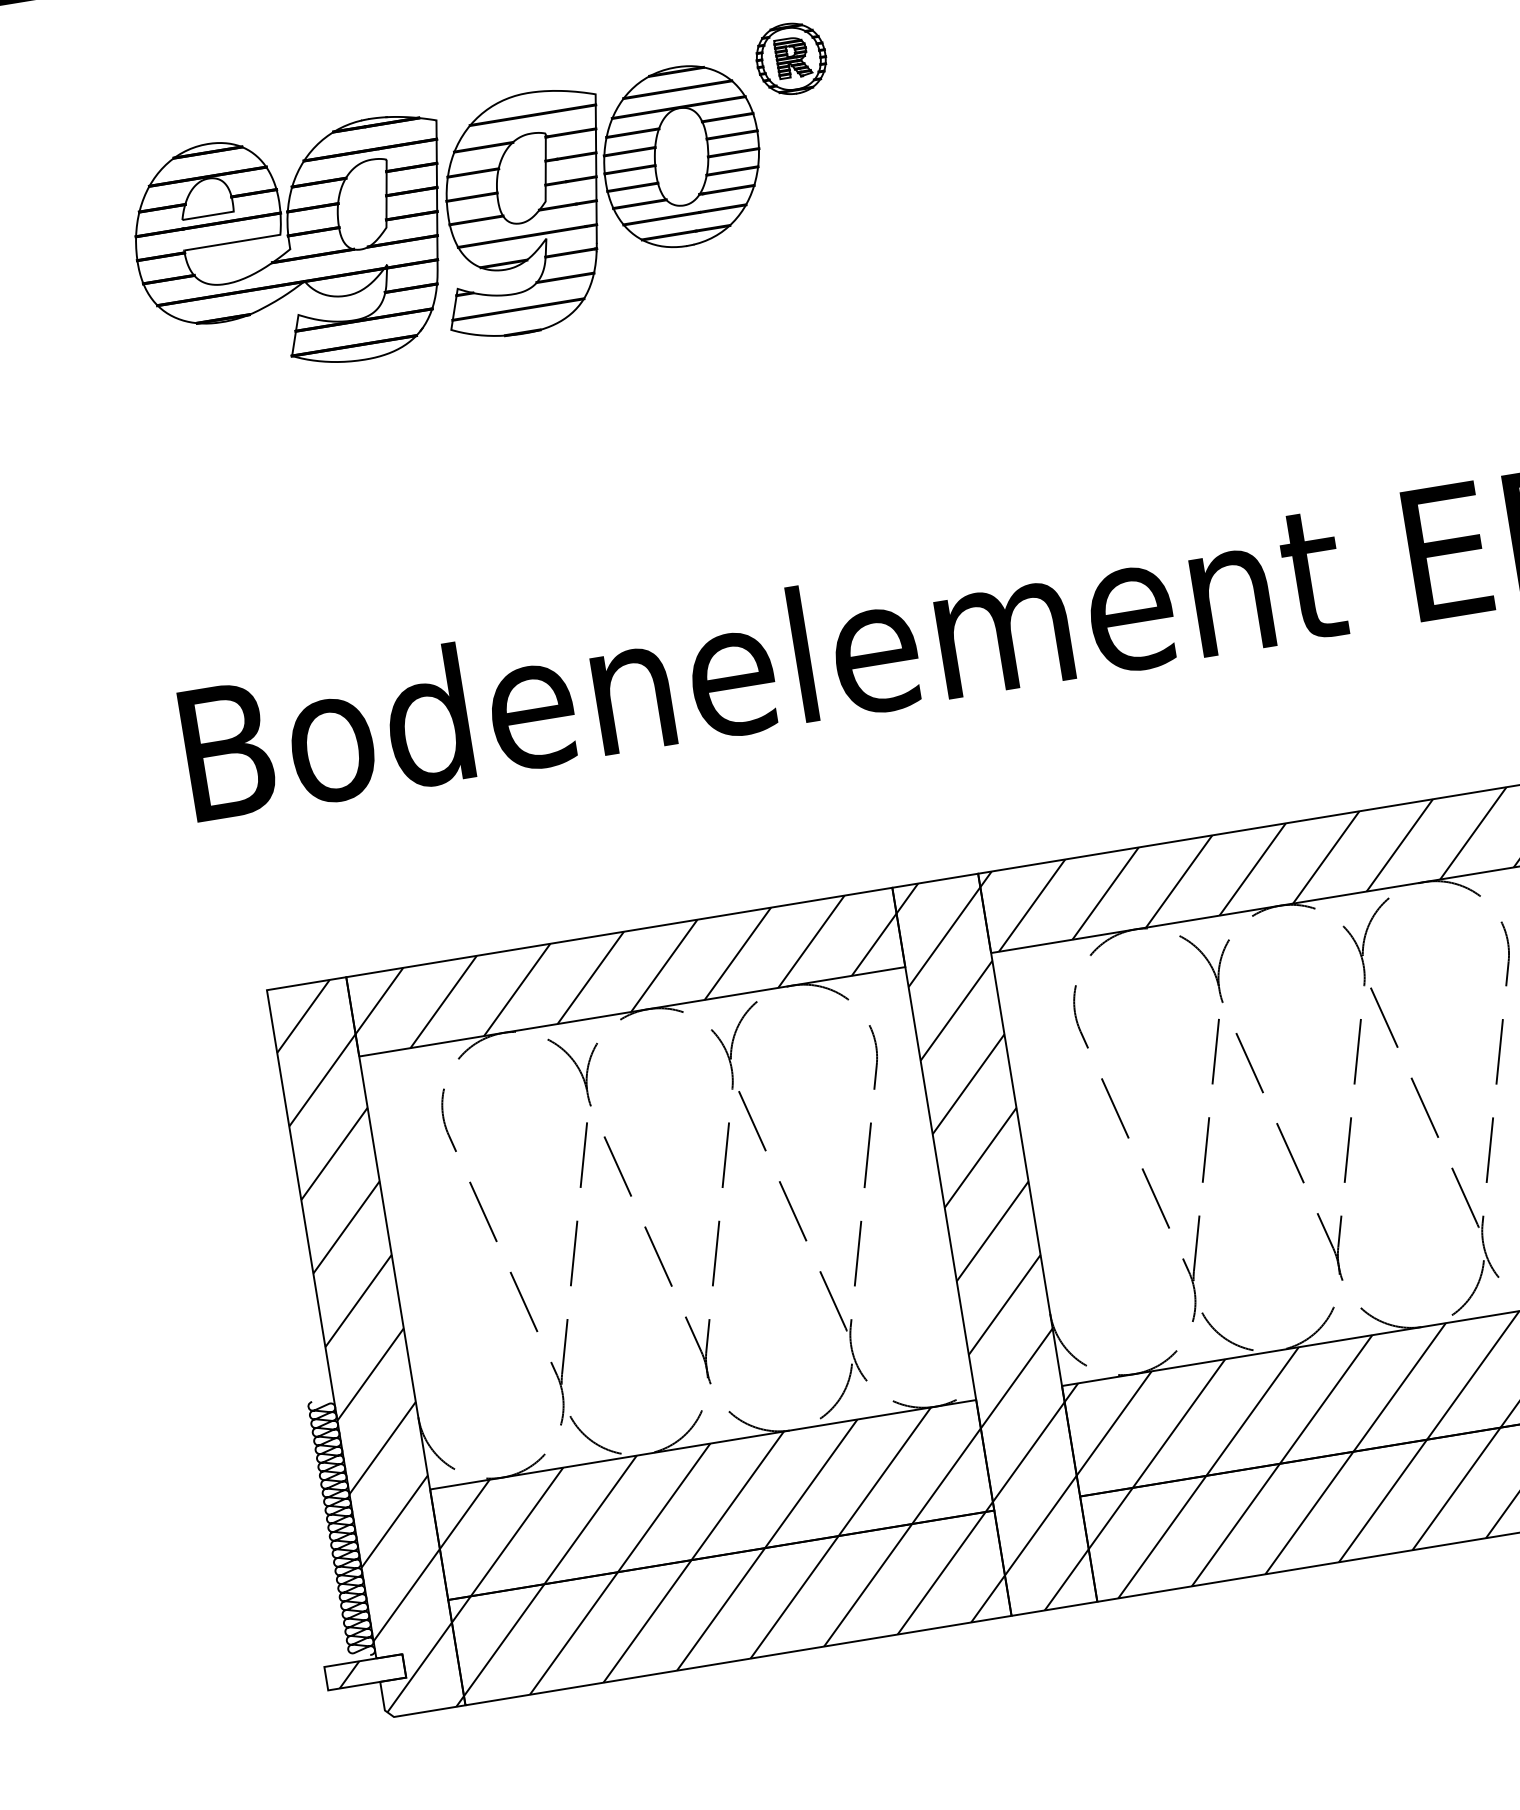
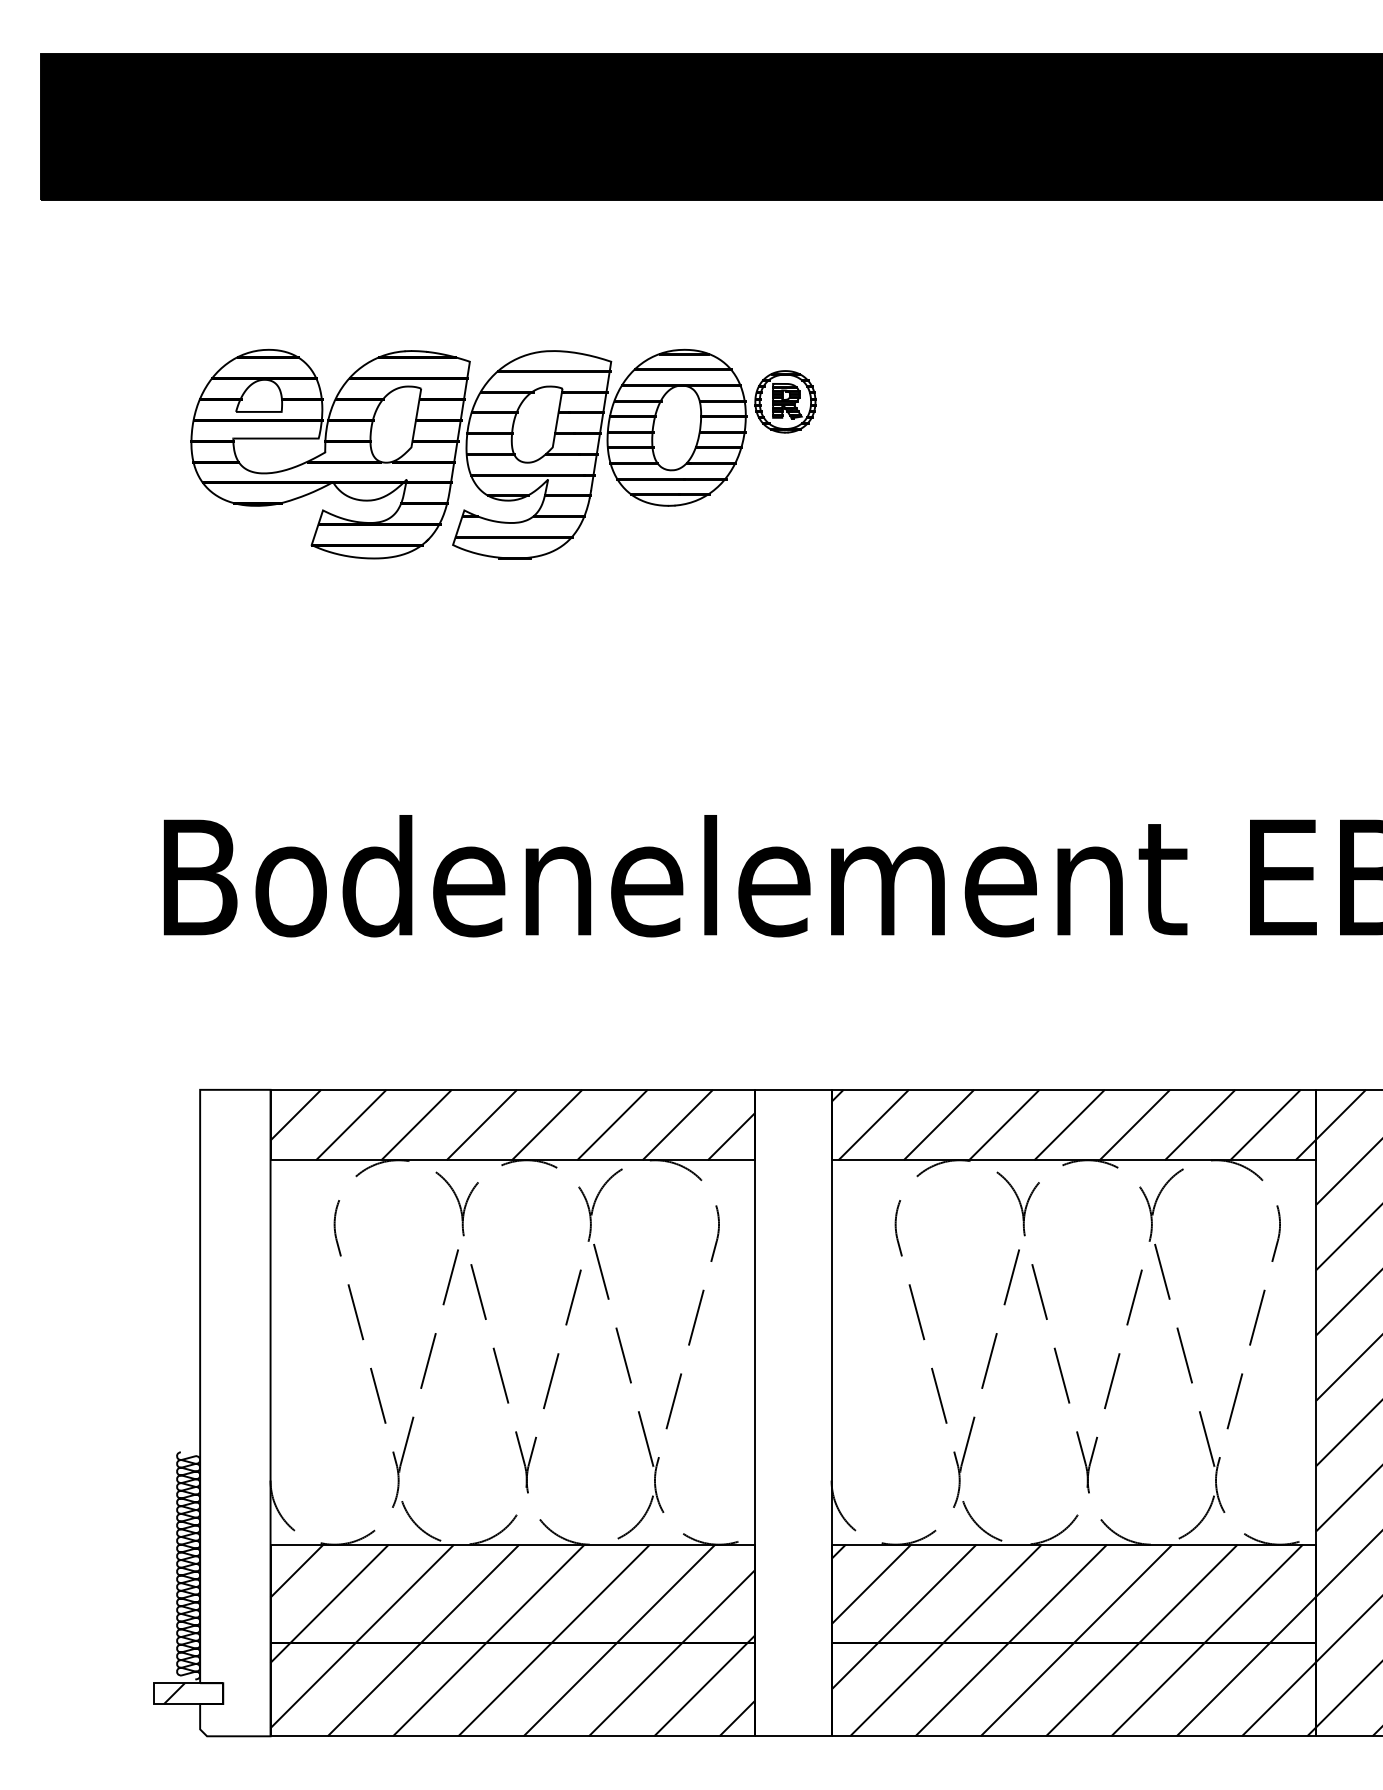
part: (791, 58) -> (785, 401), moved
hatch: (994, 1244) -> (793, 1412), removed
hatch: (366, 1347) -> (235, 1412), removed

